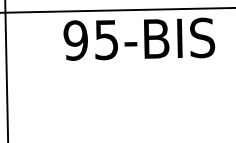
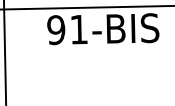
text: (106, 40) -> (78, 30), 95-BIS -> 91-BIS

